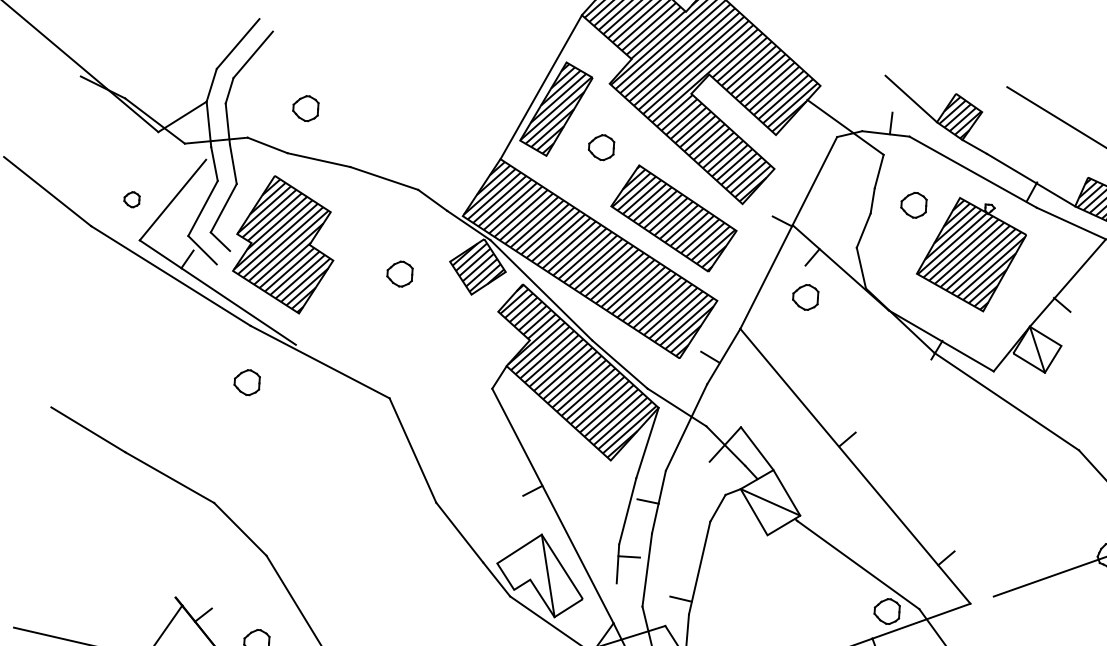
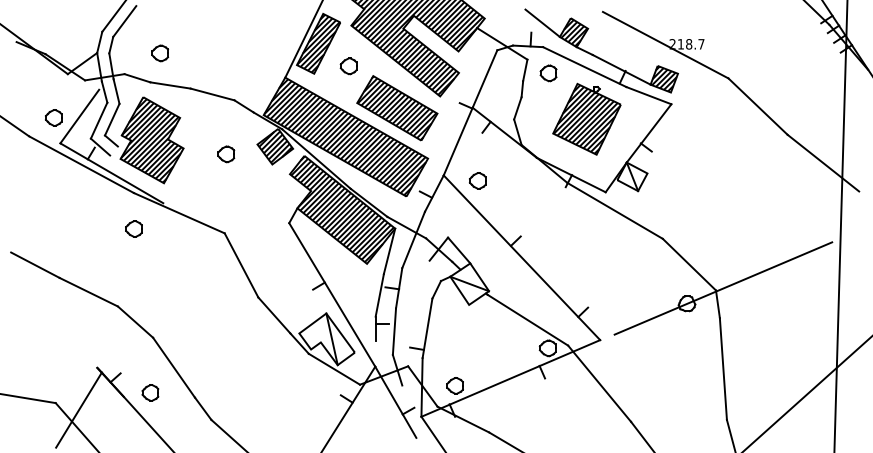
part: (131, 198) -> (53, 117), size x1.67
part: (913, 205) -> (548, 73), moved
part: (805, 296) -> (477, 180), moved

